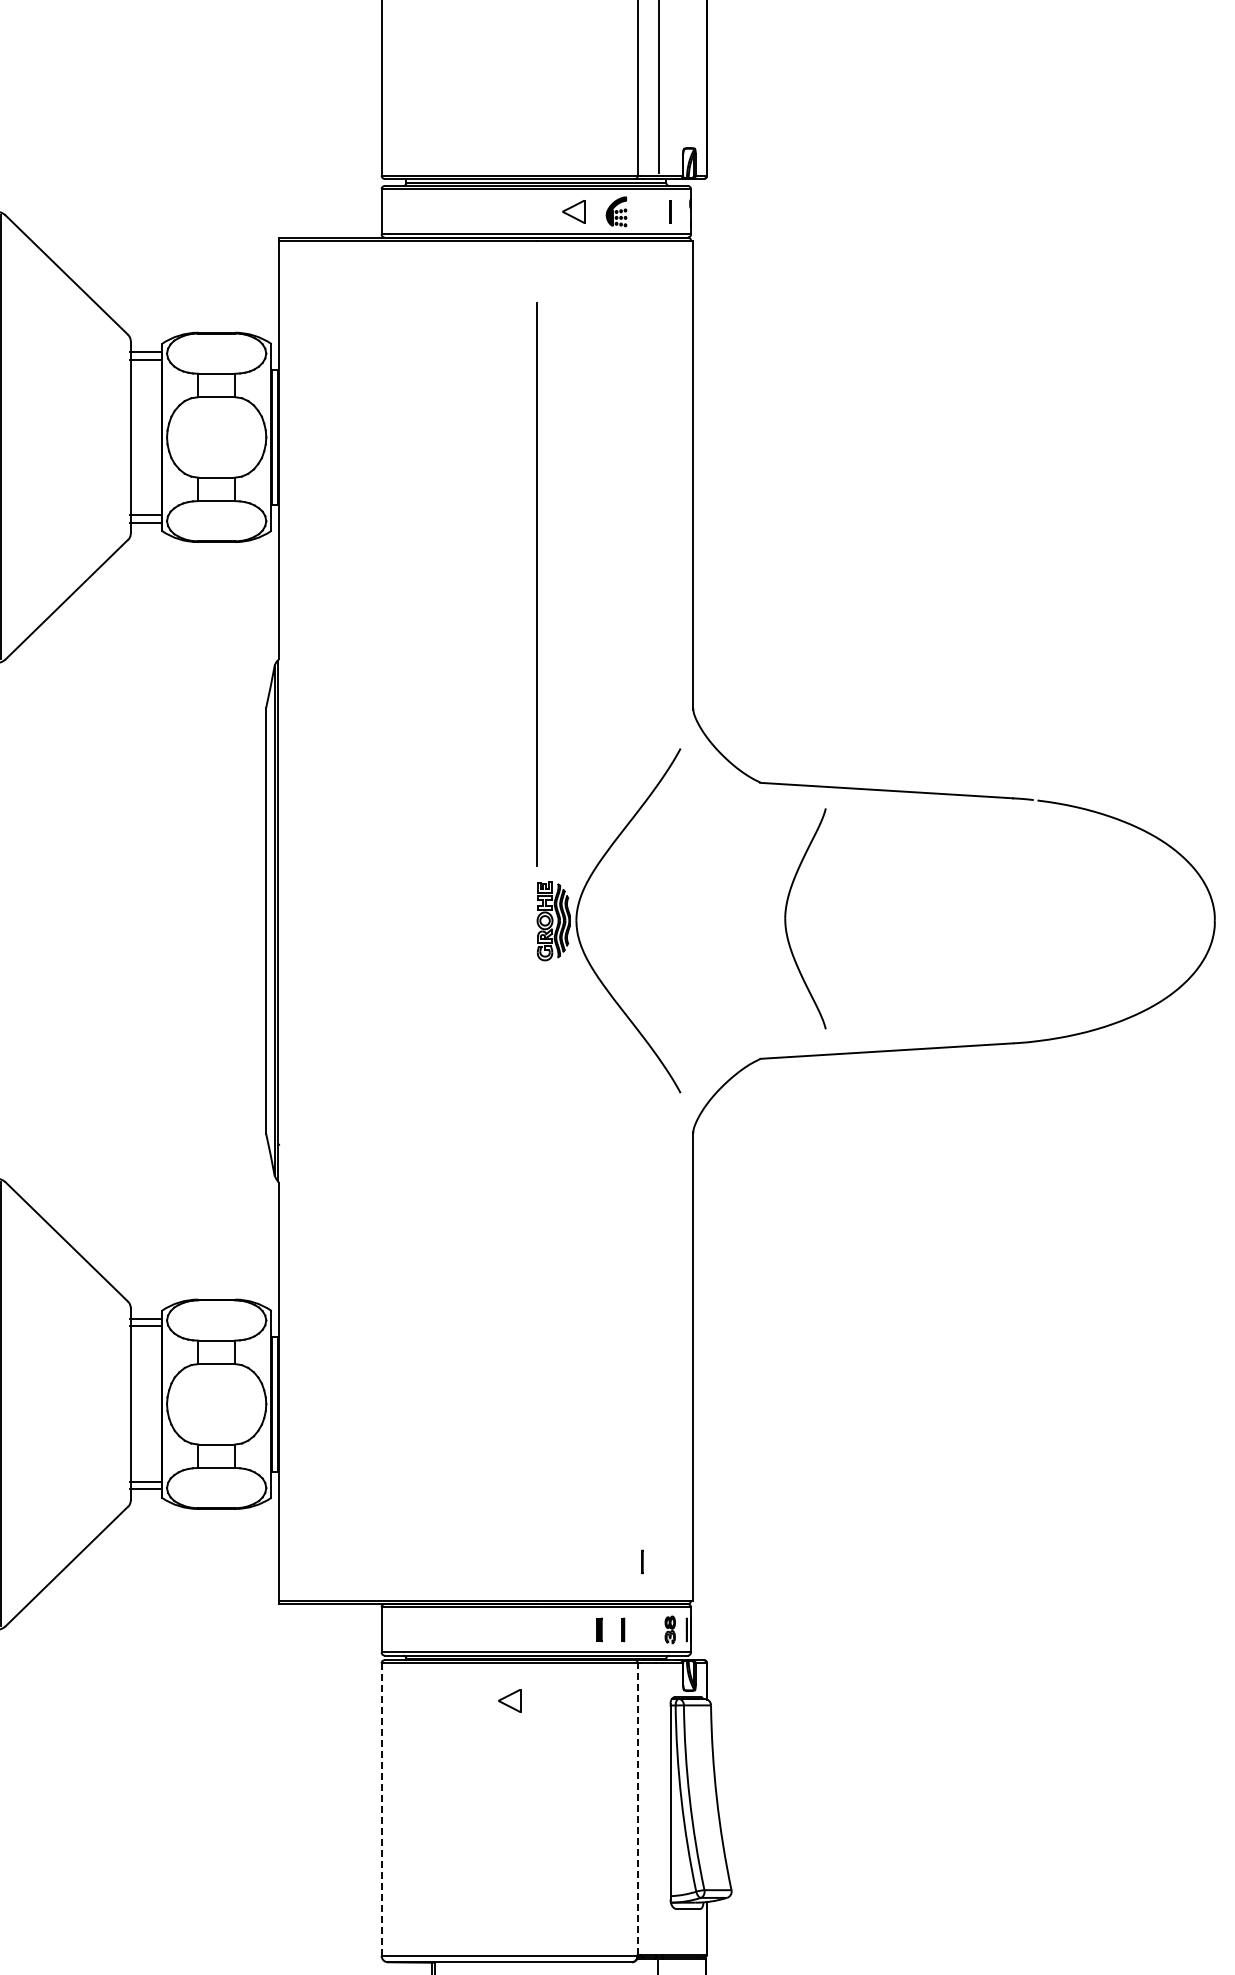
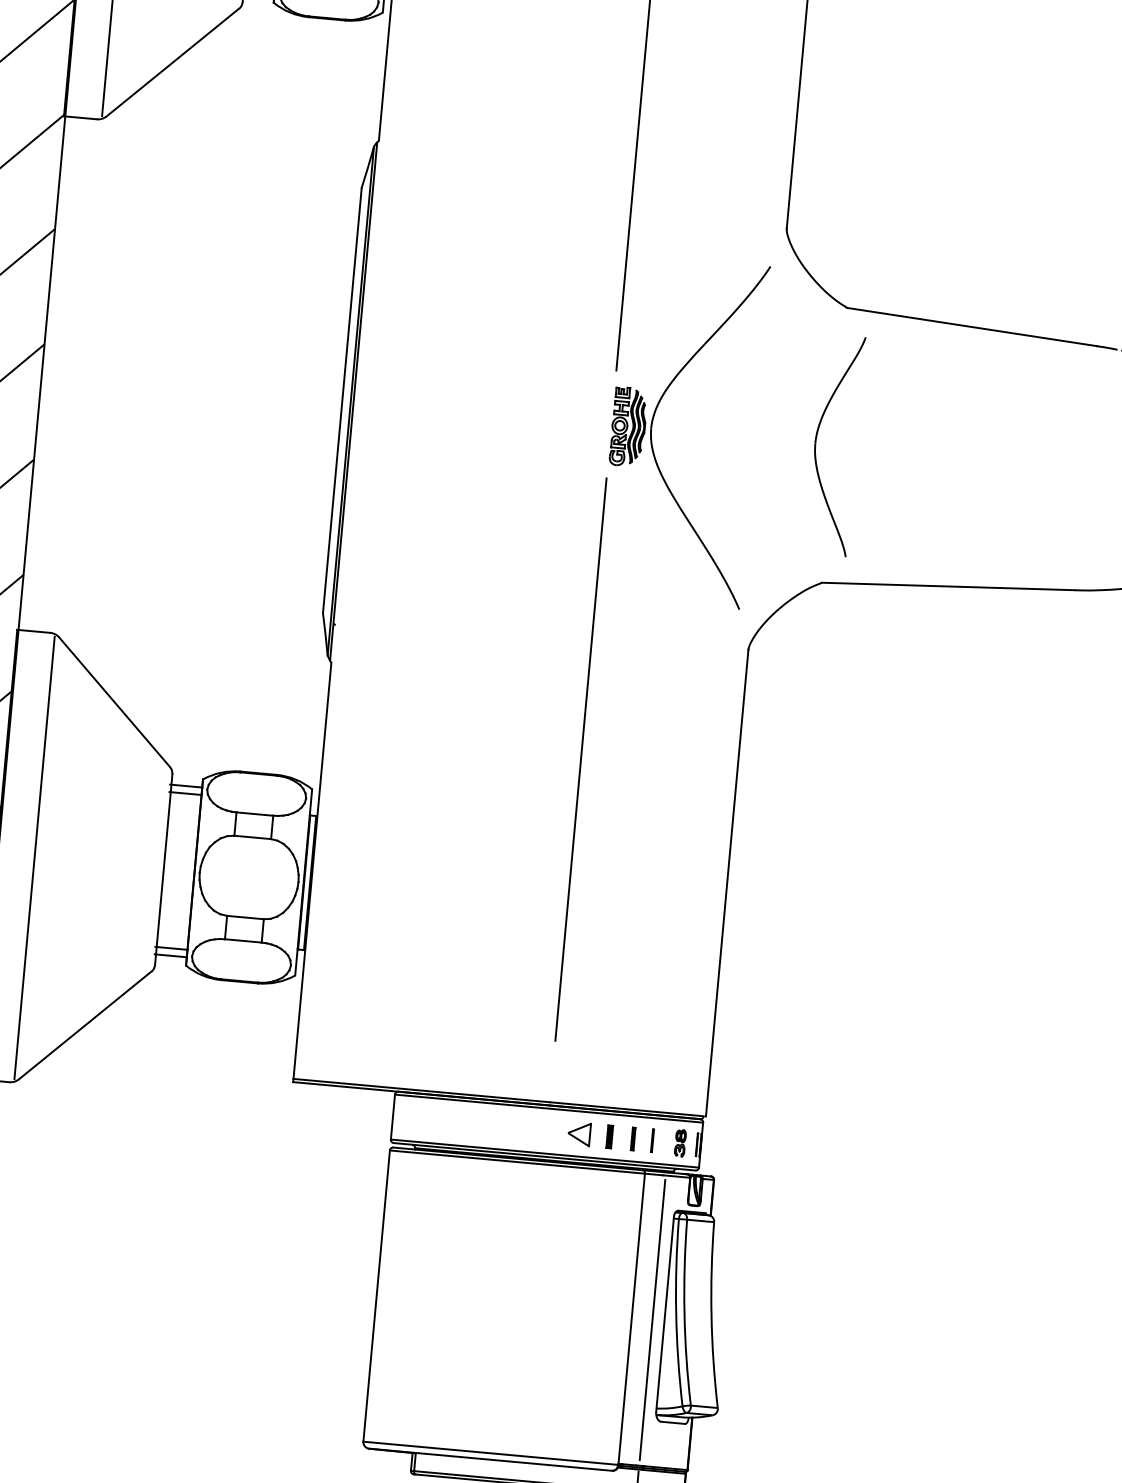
part: (786, 918) -> (816, 443), moved
line: (536, 1256) -> (581, 759), added
line: (642, 1561) -> (652, 1140), moved
part: (509, 1700) -> (579, 1133), moved
line: (658, 1808) -> (652, 1320), added
line: (637, 1809) -> (631, 1319), dashed -> solid
line: (381, 1810) -> (376, 1296), dashed -> solid

